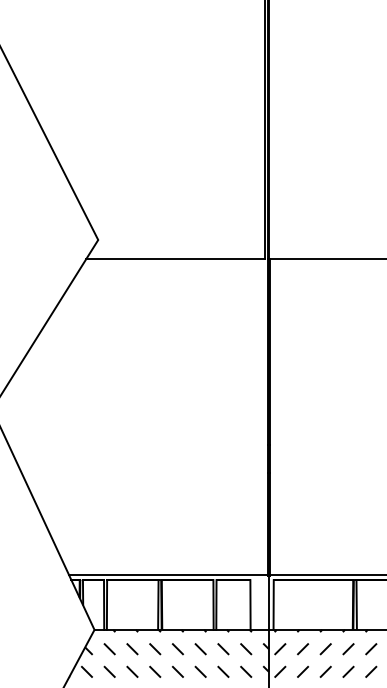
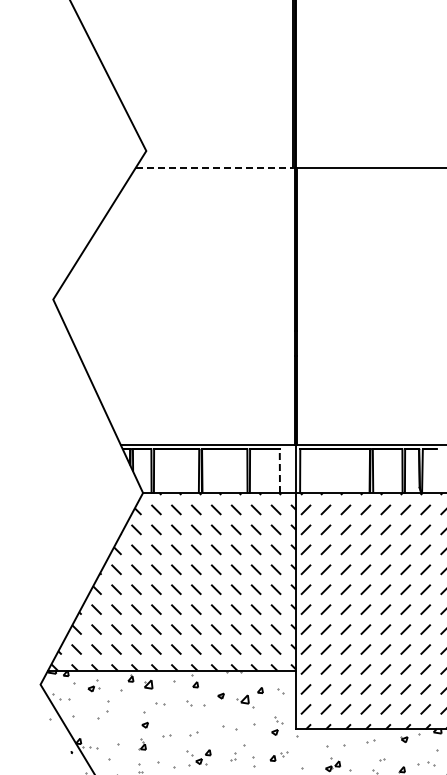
line: (175, 258) -> (214, 167), solid -> dashed
line: (250, 605) -> (279, 471), solid -> dashed

